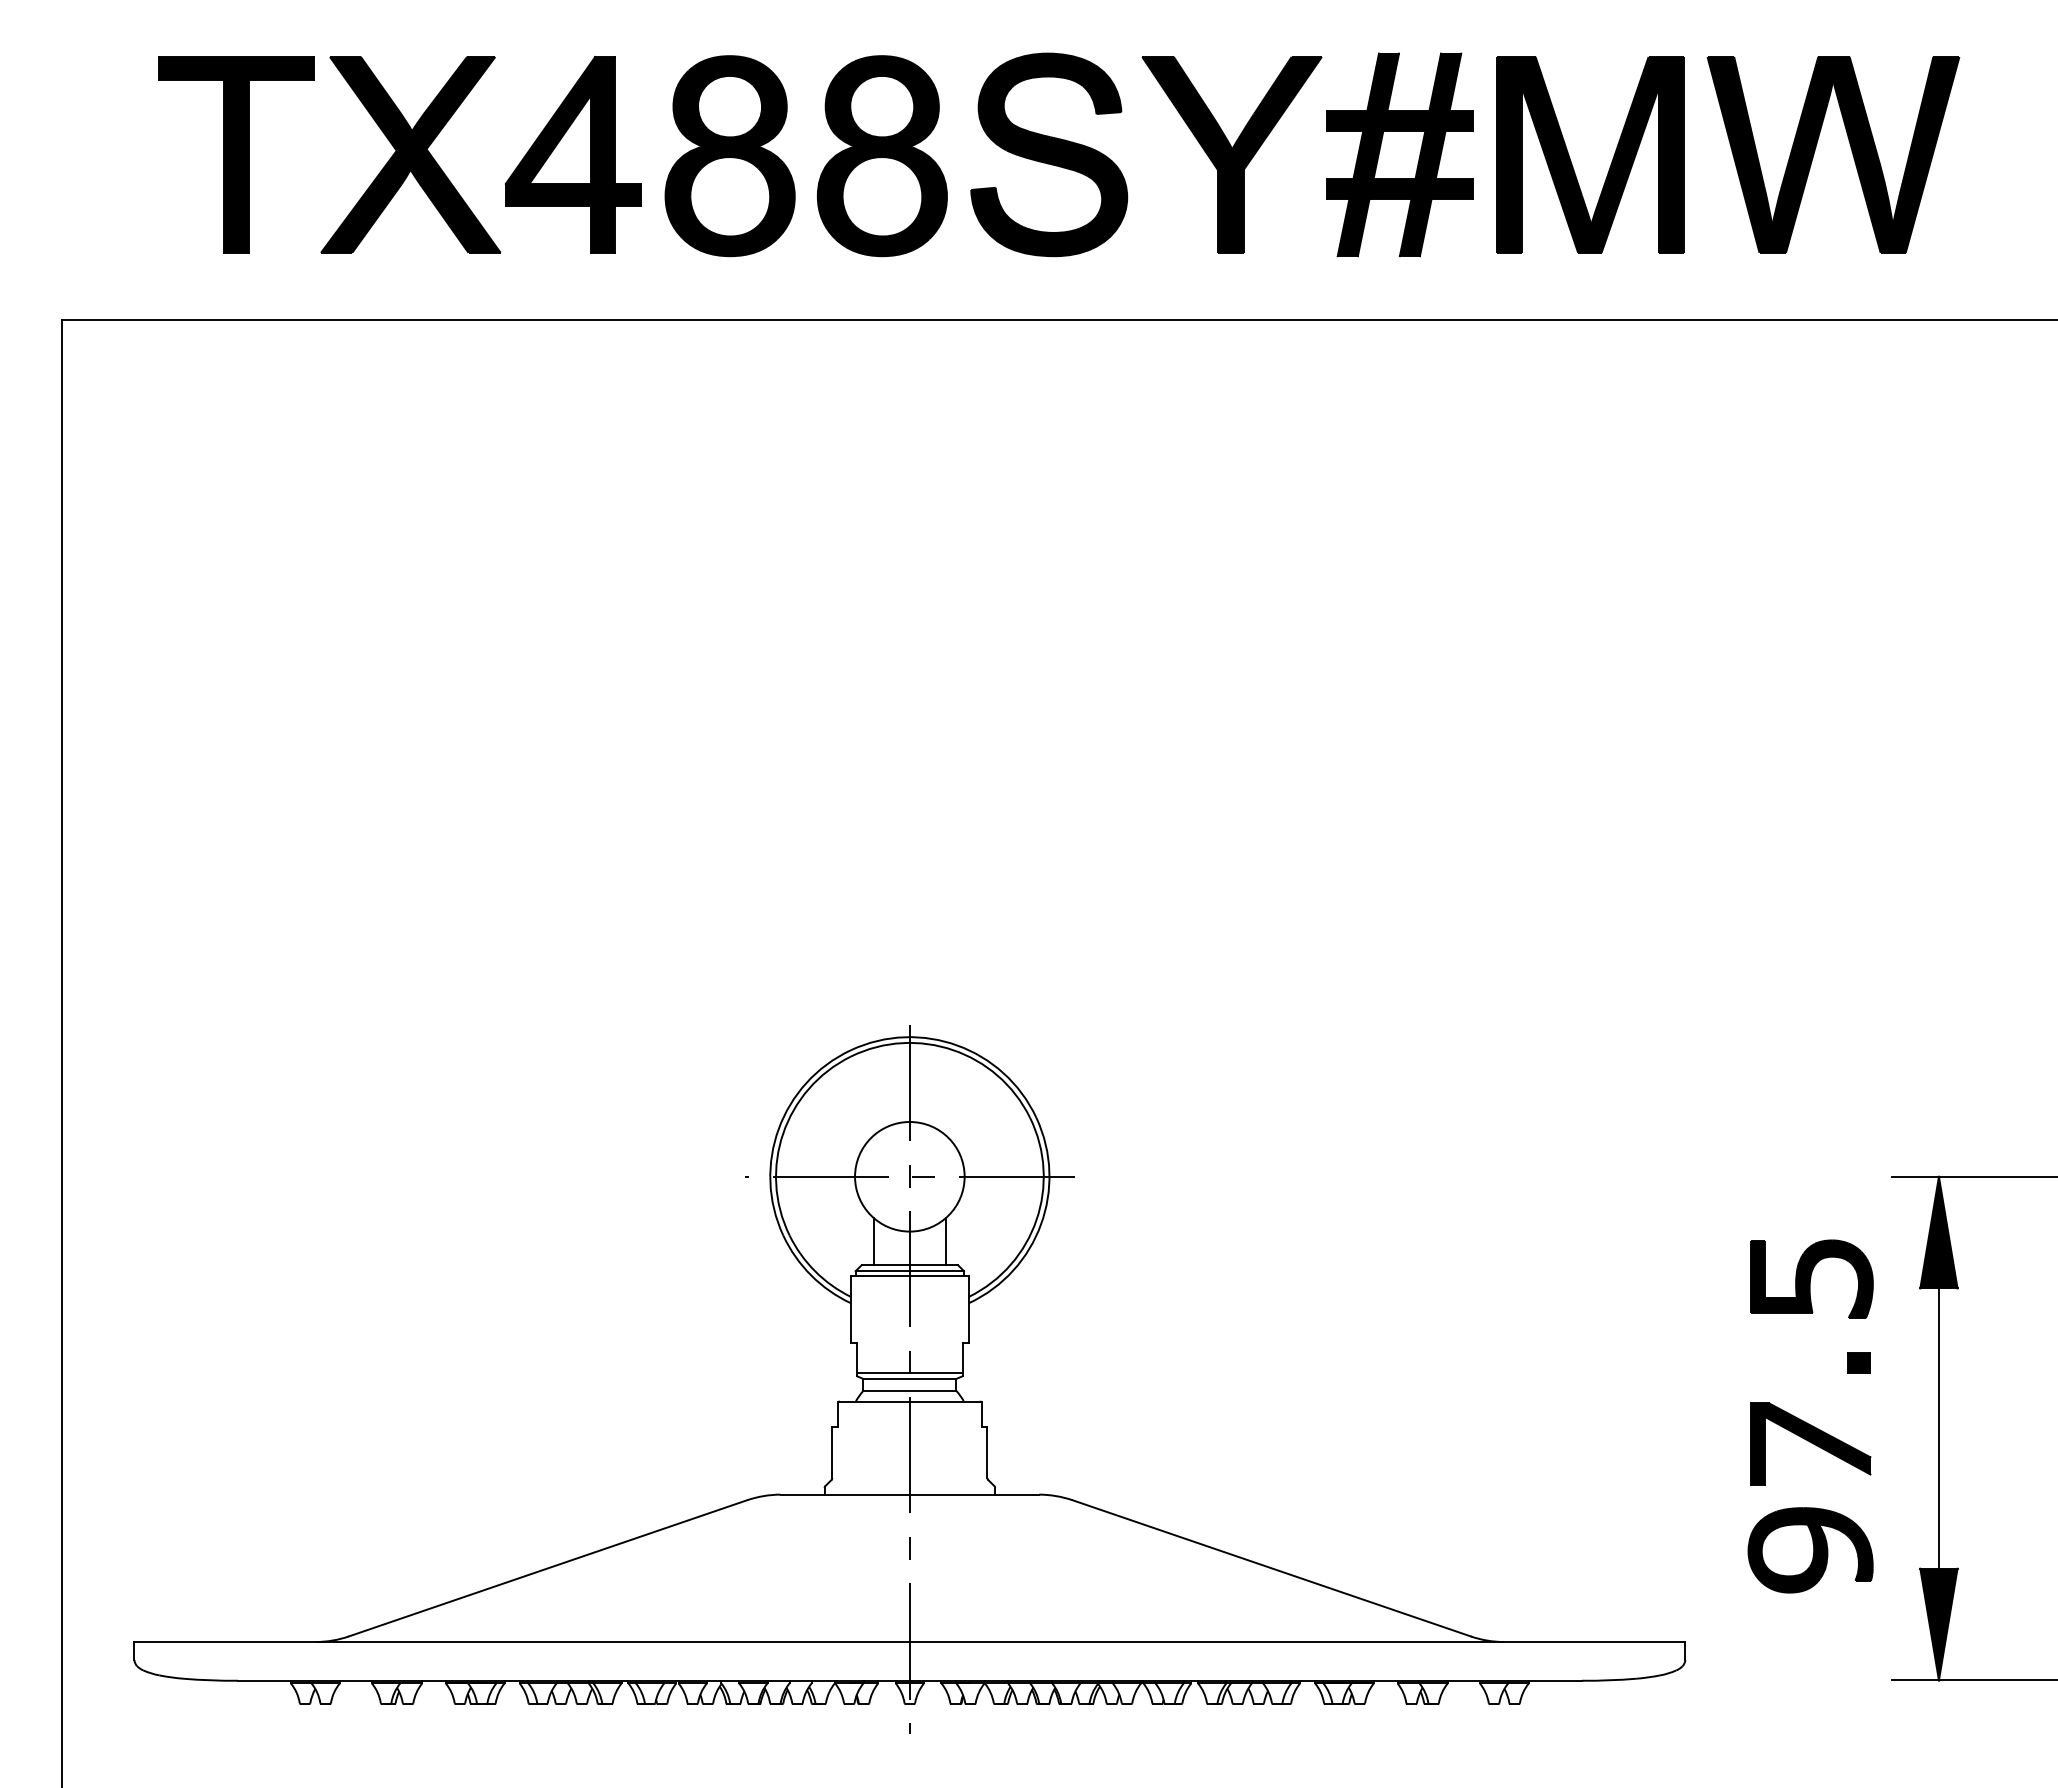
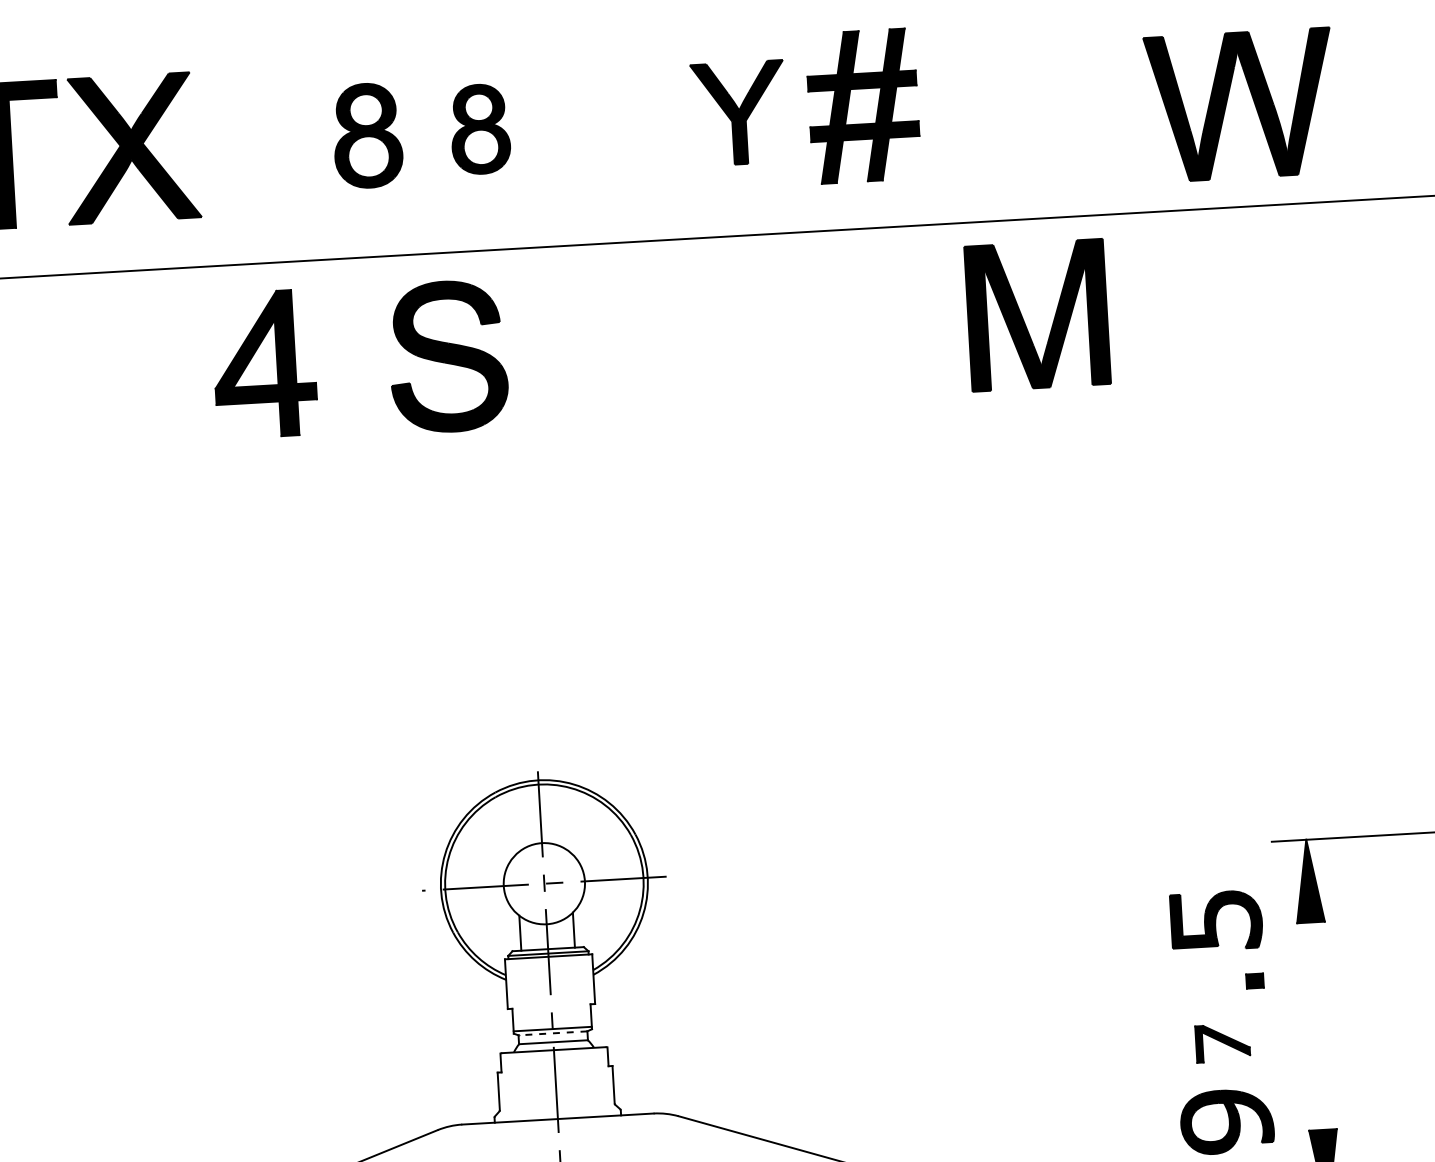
part: (1850, 148) -> (1252, 99), moved
part: (572, 154) -> (263, 364), moved
part: (1049, 154) -> (448, 356), moved
part: (1231, 154) -> (738, 113), size x0.7
part: (729, 156) -> (367, 136), size x0.7
part: (881, 156) -> (479, 129), size x0.6
part: (1571, 160) -> (1024, 320), moved
line: (909, 1378) -> (552, 1033), solid -> dashed
line: (1938, 1428) -> (1316, 1026), removed
part: (1810, 1443) -> (1222, 1042), size x0.6

